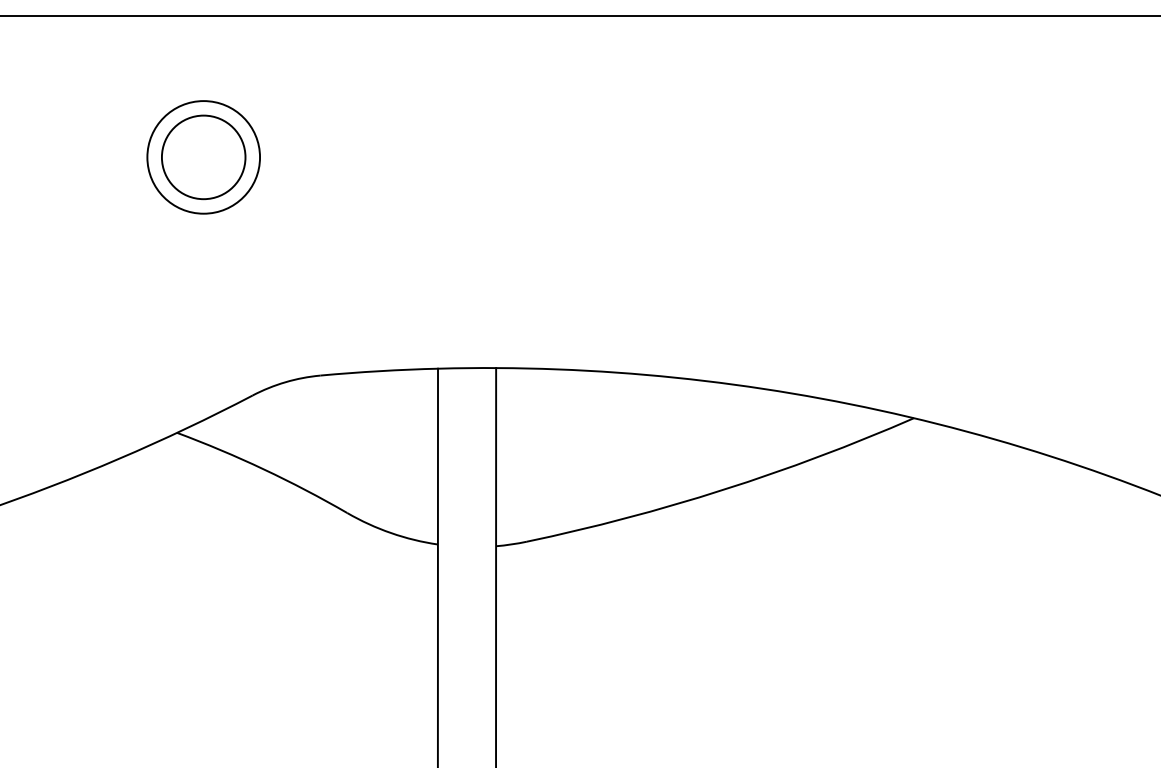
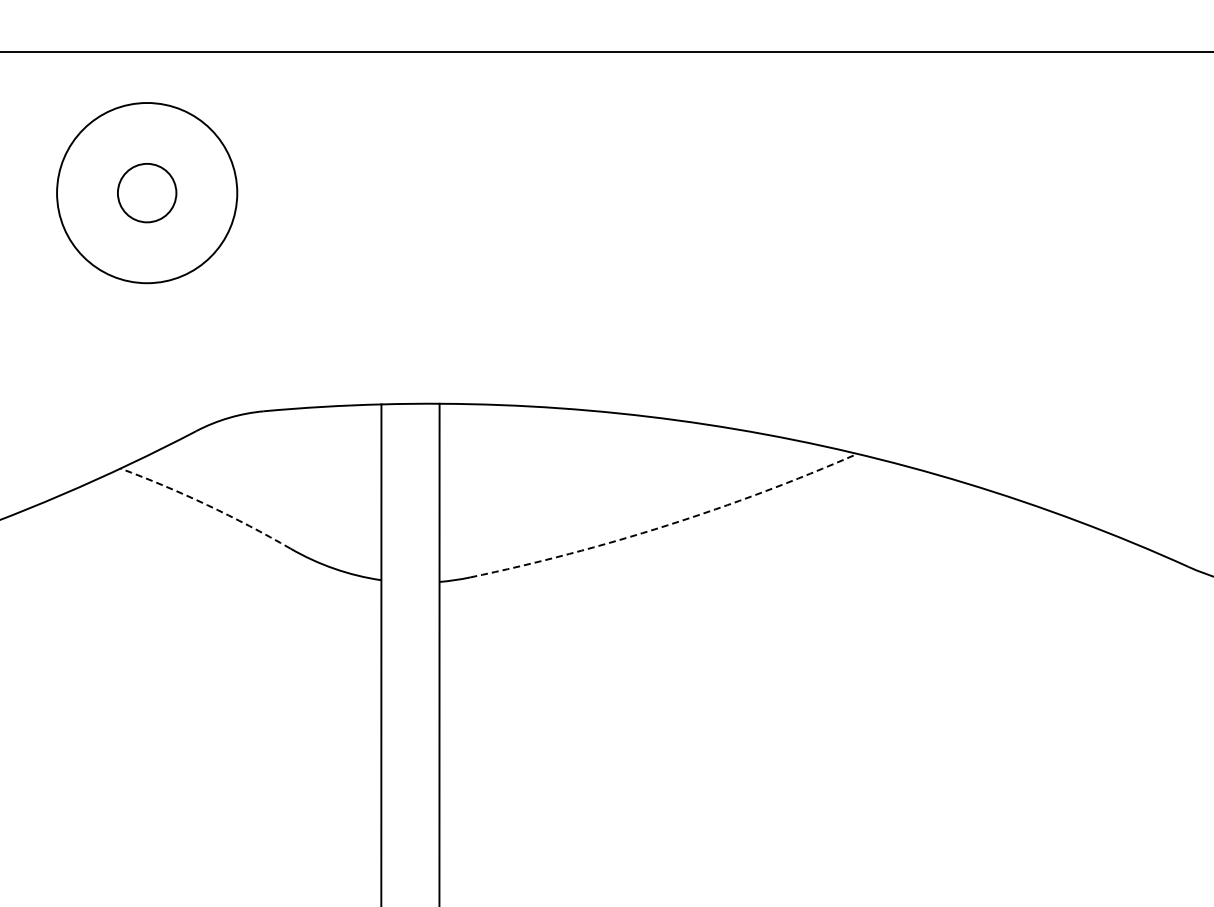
circle: (203, 156) -> (146, 192), size x0.7
circle: (203, 156) -> (146, 192), size x1.6
arc: (264, 469) -> (207, 505), solid -> dashed
arc: (724, 489) -> (667, 525), solid -> dashed

